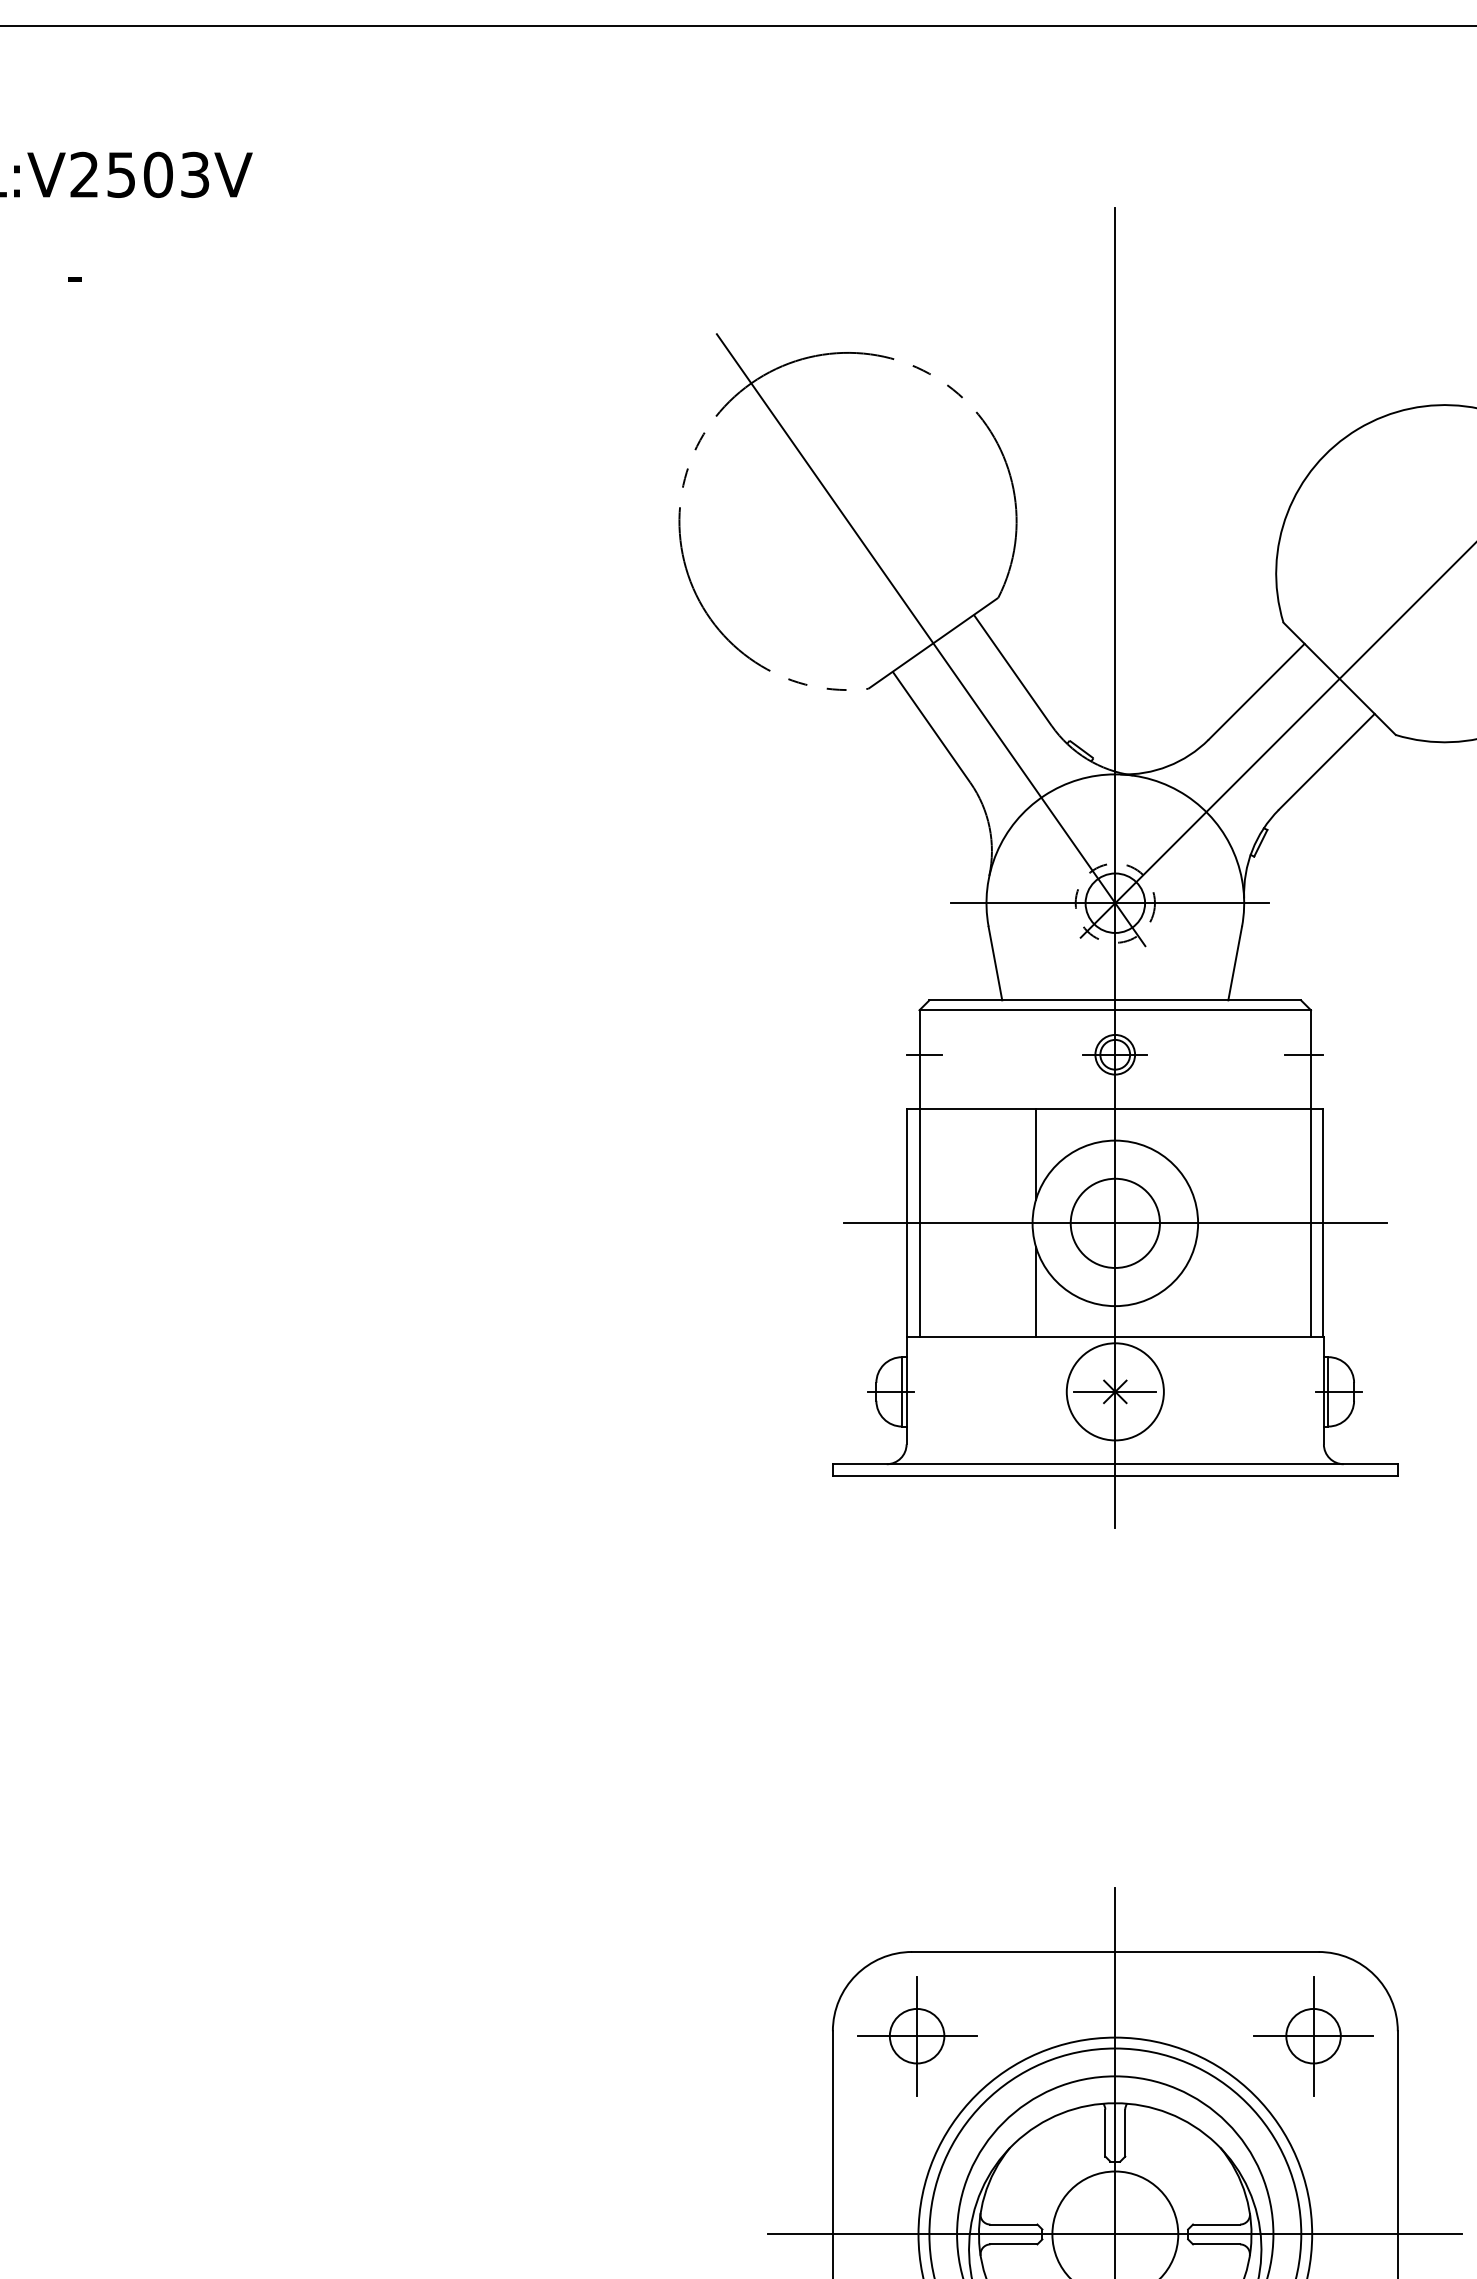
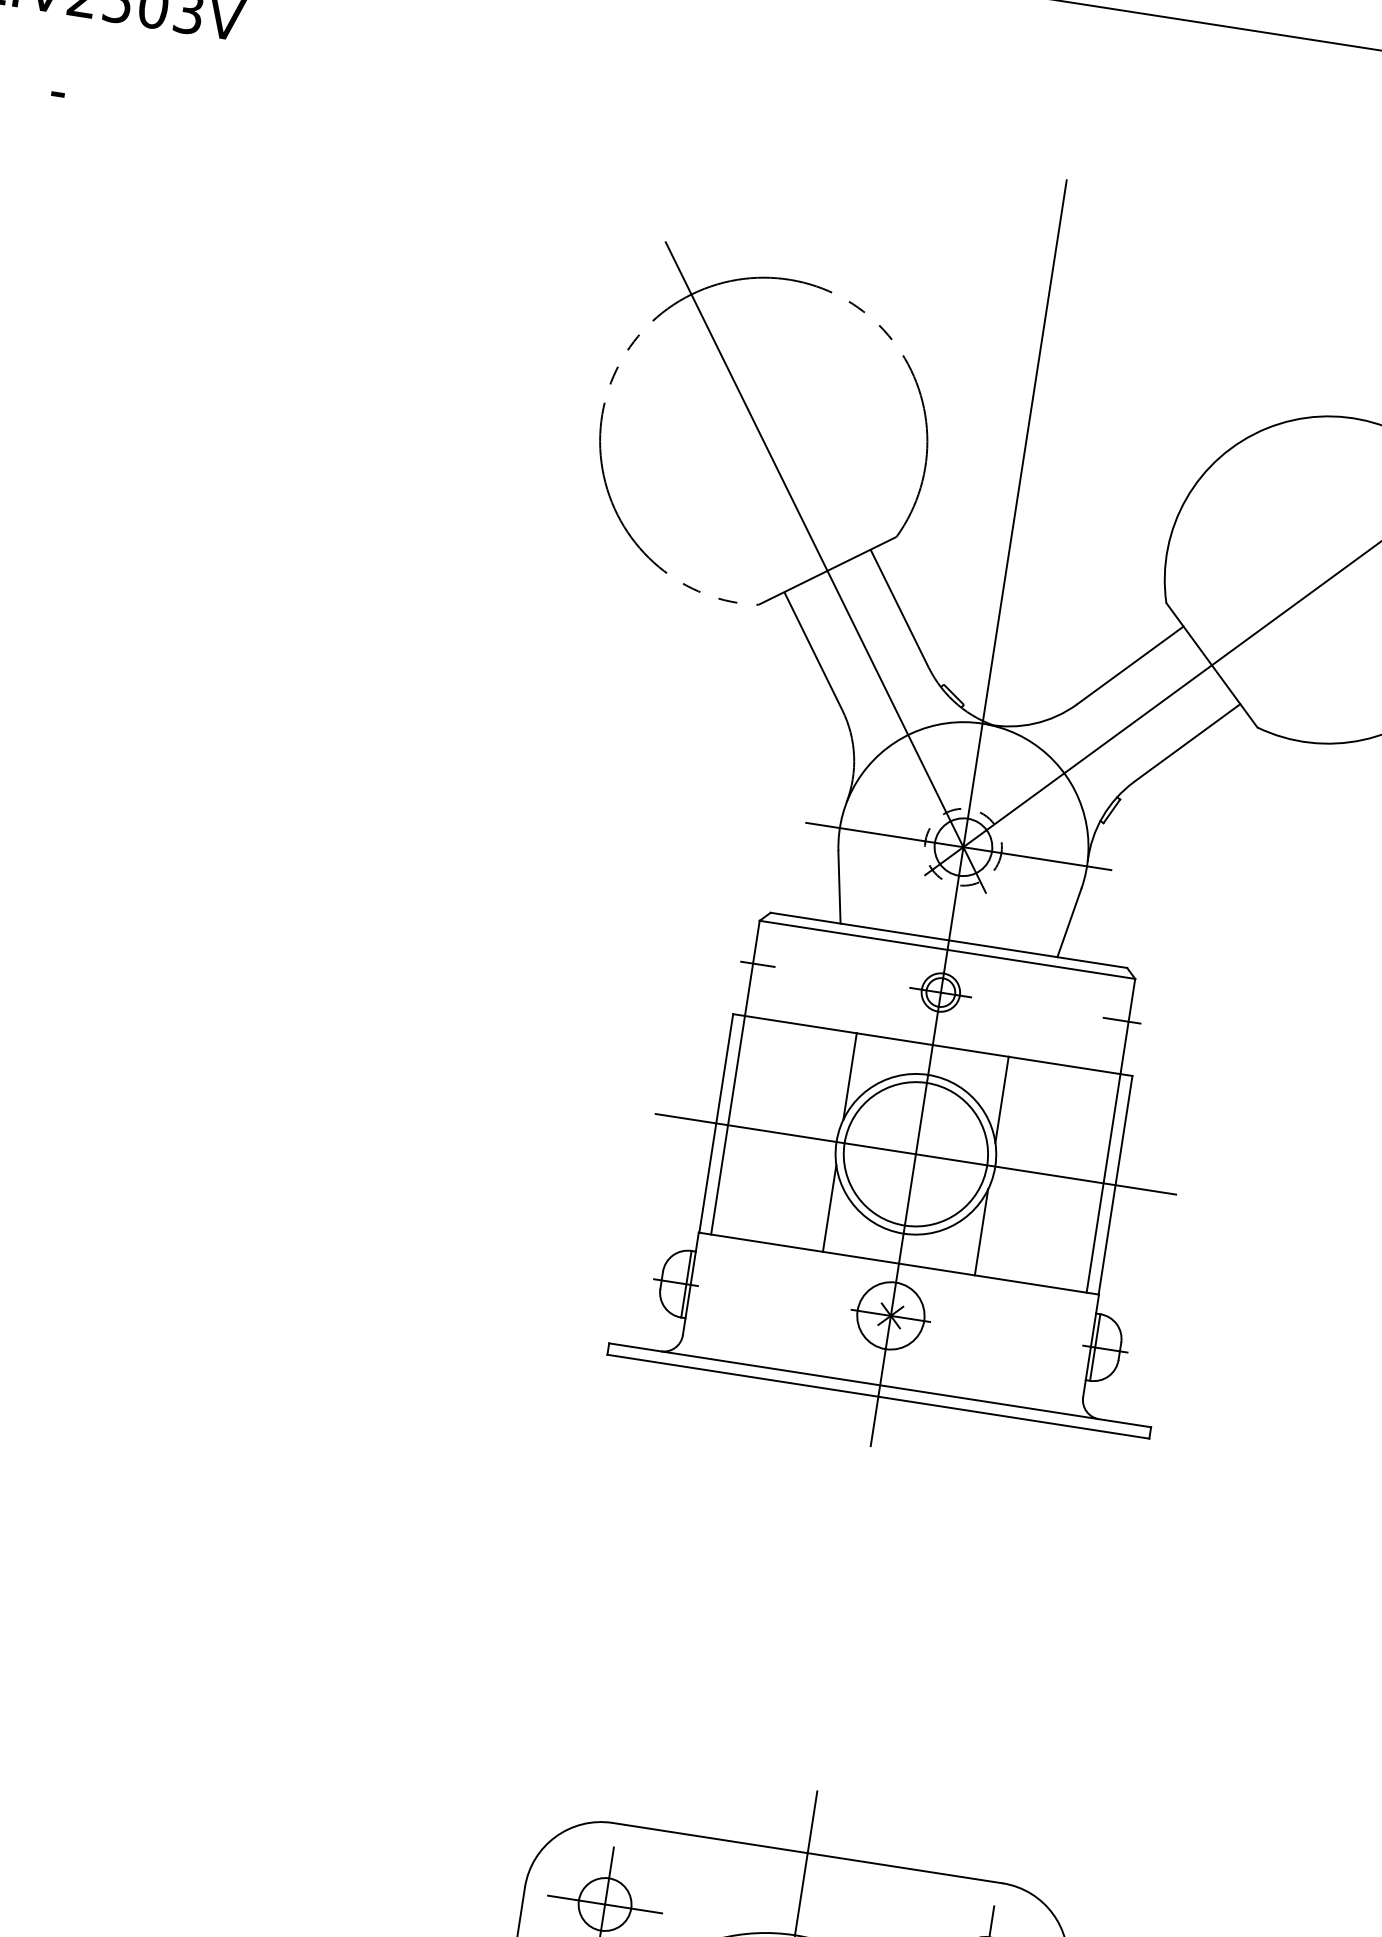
line: (1194, 1154) -> (1002, 1099), added
circle: (1115, 1223) -> (916, 1154), size x1.67
line: (1194, 1292) -> (981, 1232), added
circle: (1115, 1391) -> (891, 1315), size x0.71

